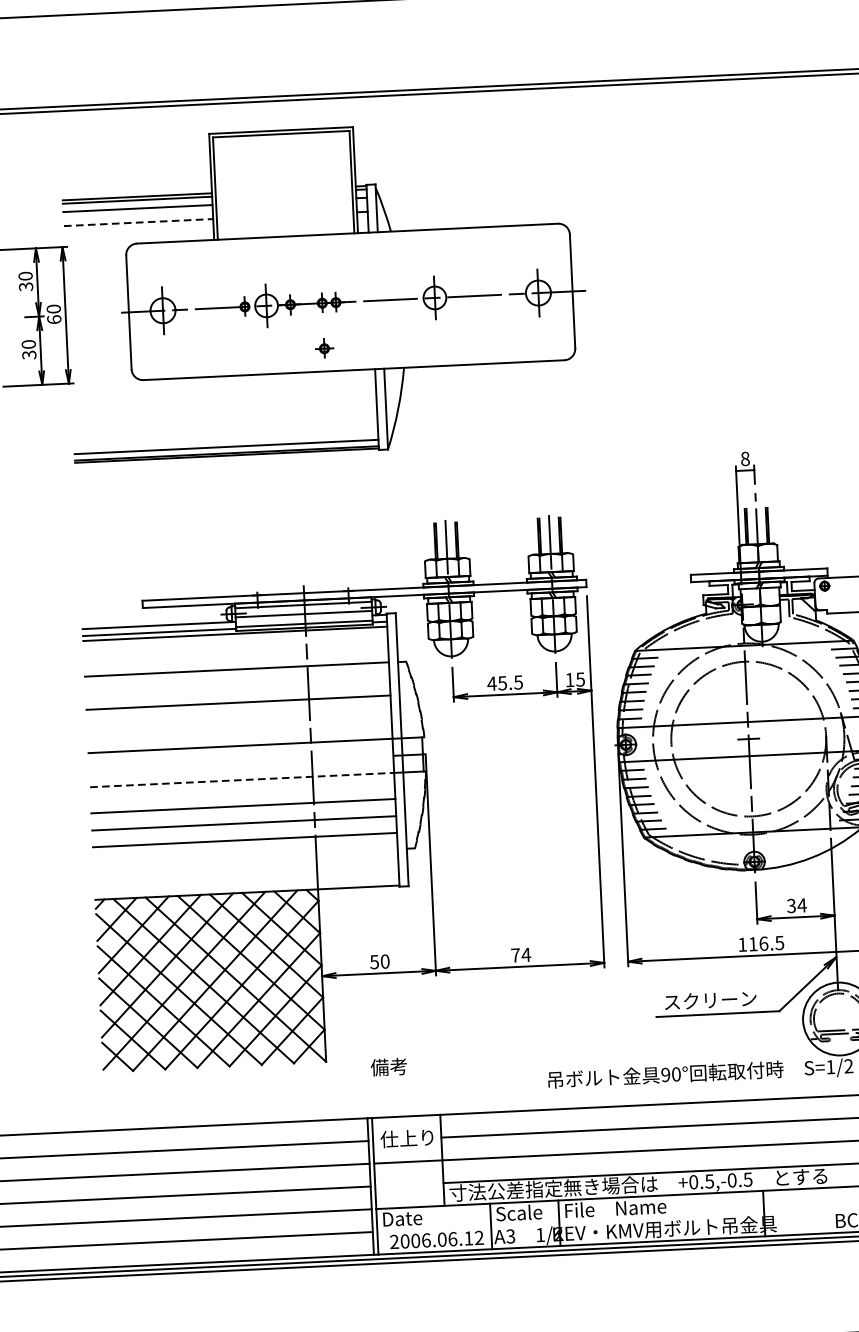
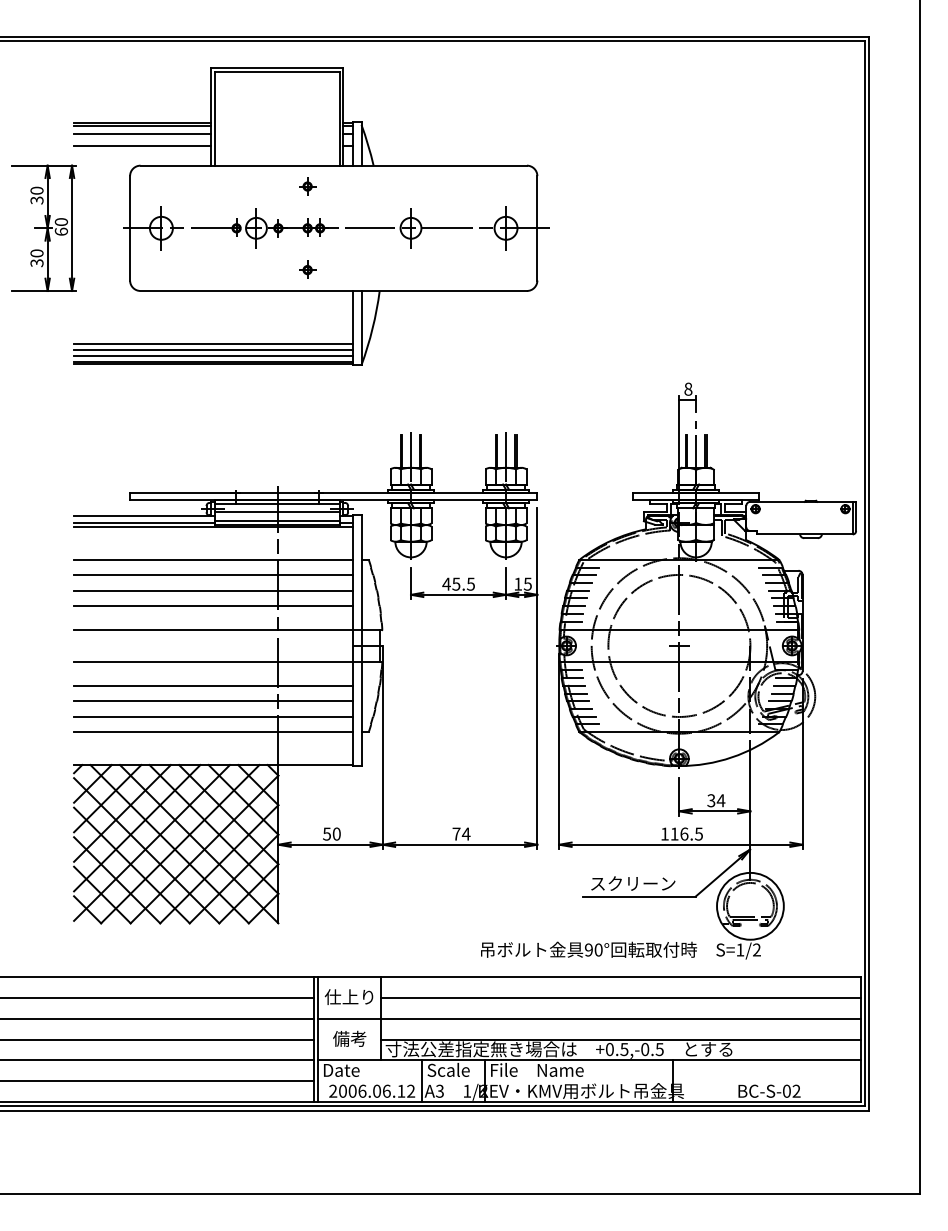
line: (138, 222) -> (142, 146), dashed -> solid
part: (320, 257) -> (307, 186), added
line: (225, 434) -> (213, 344), added
line: (226, 441) -> (213, 350), added
line: (237, 686) -> (213, 575), added
line: (239, 720) -> (213, 606), added
line: (242, 779) -> (213, 661), dashed -> solid
line: (245, 856) -> (213, 731), added
text: (388, 1066) -> (349, 1038), moved

